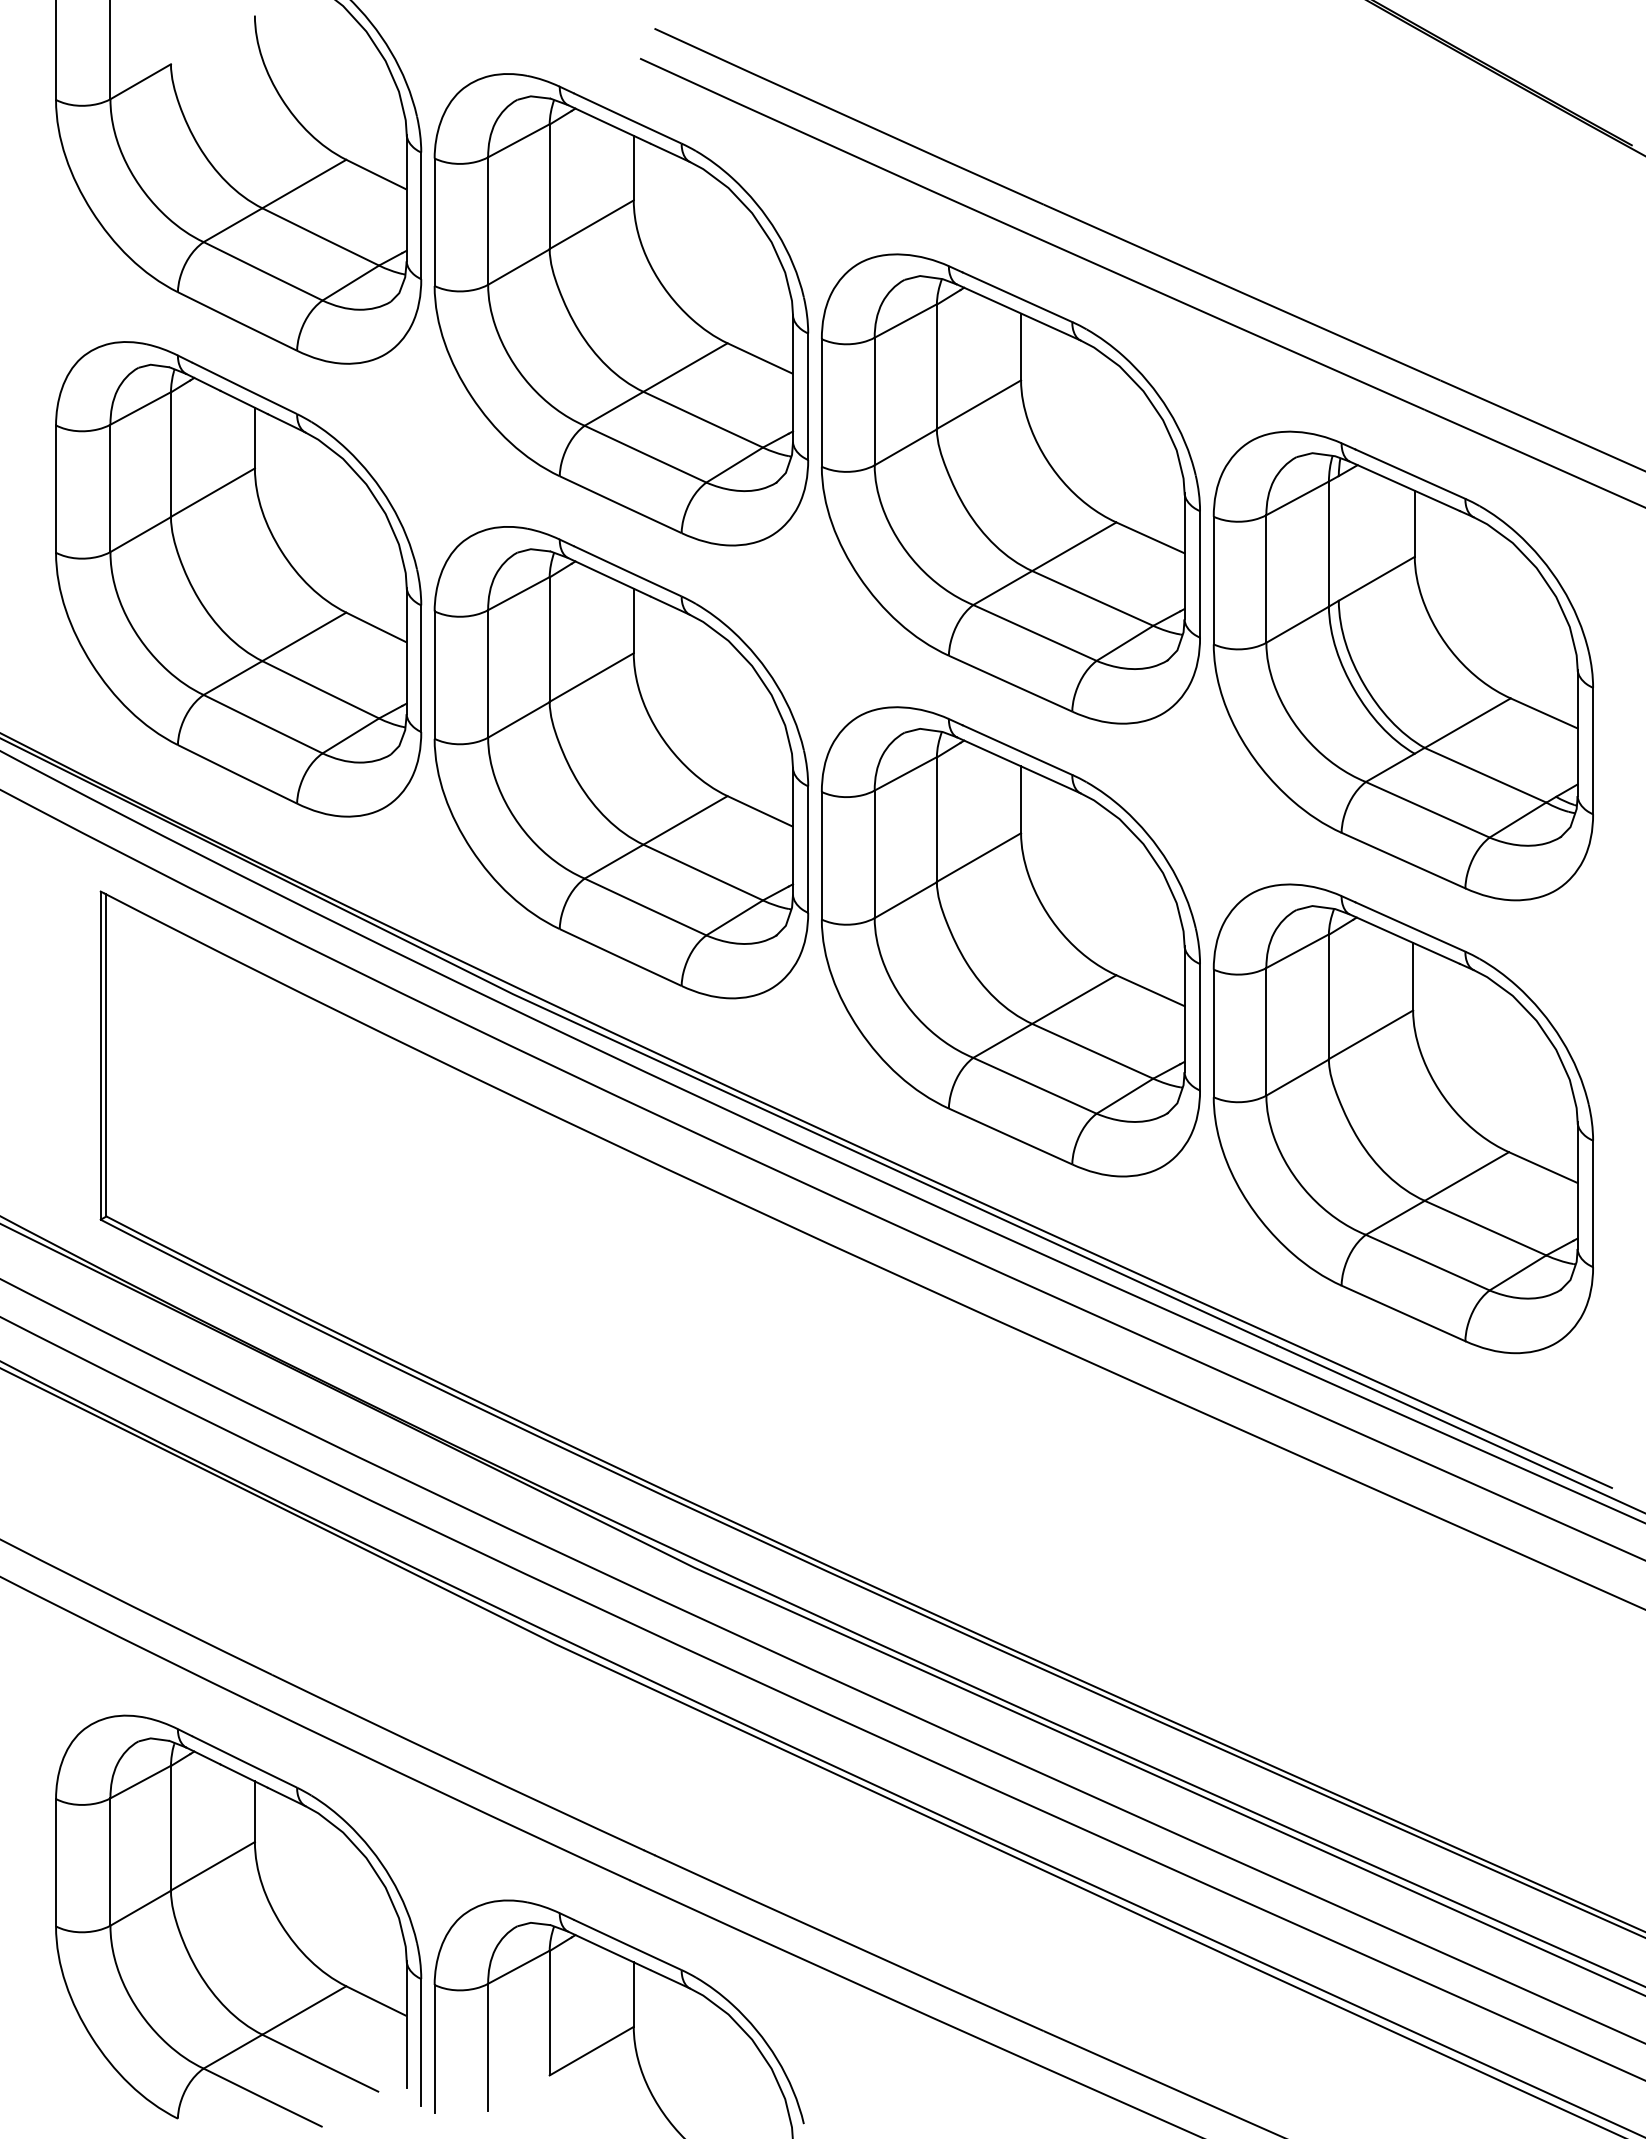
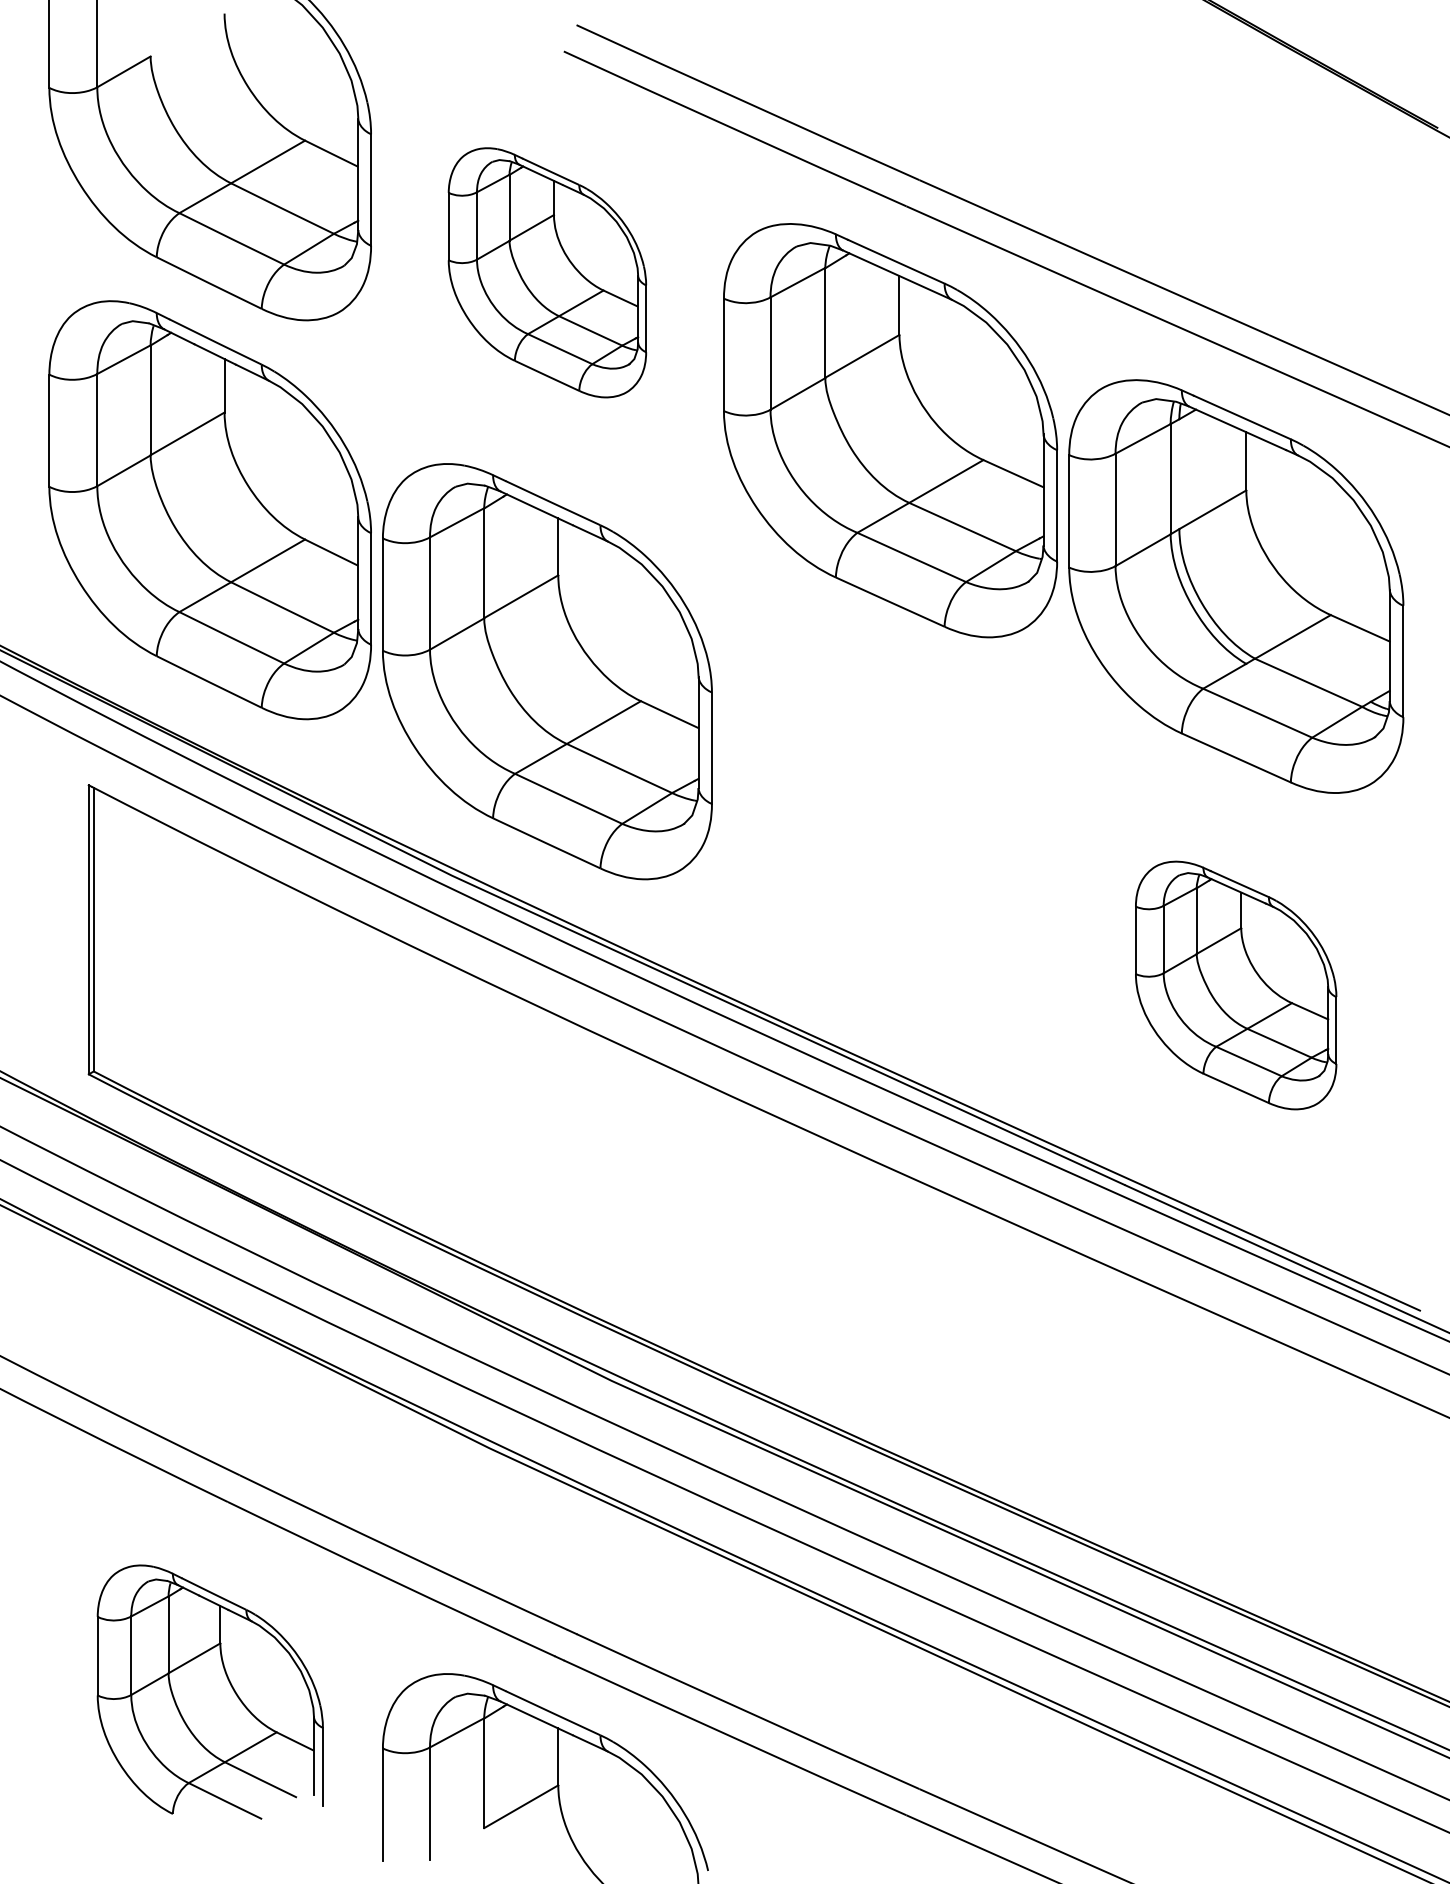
part: (621, 309) -> (547, 272), size x0.6
part: (1010, 941) -> (890, 829), removed
part: (1402, 1118) -> (1235, 985), size x0.6
part: (238, 1920) -> (210, 1691), size x0.7

